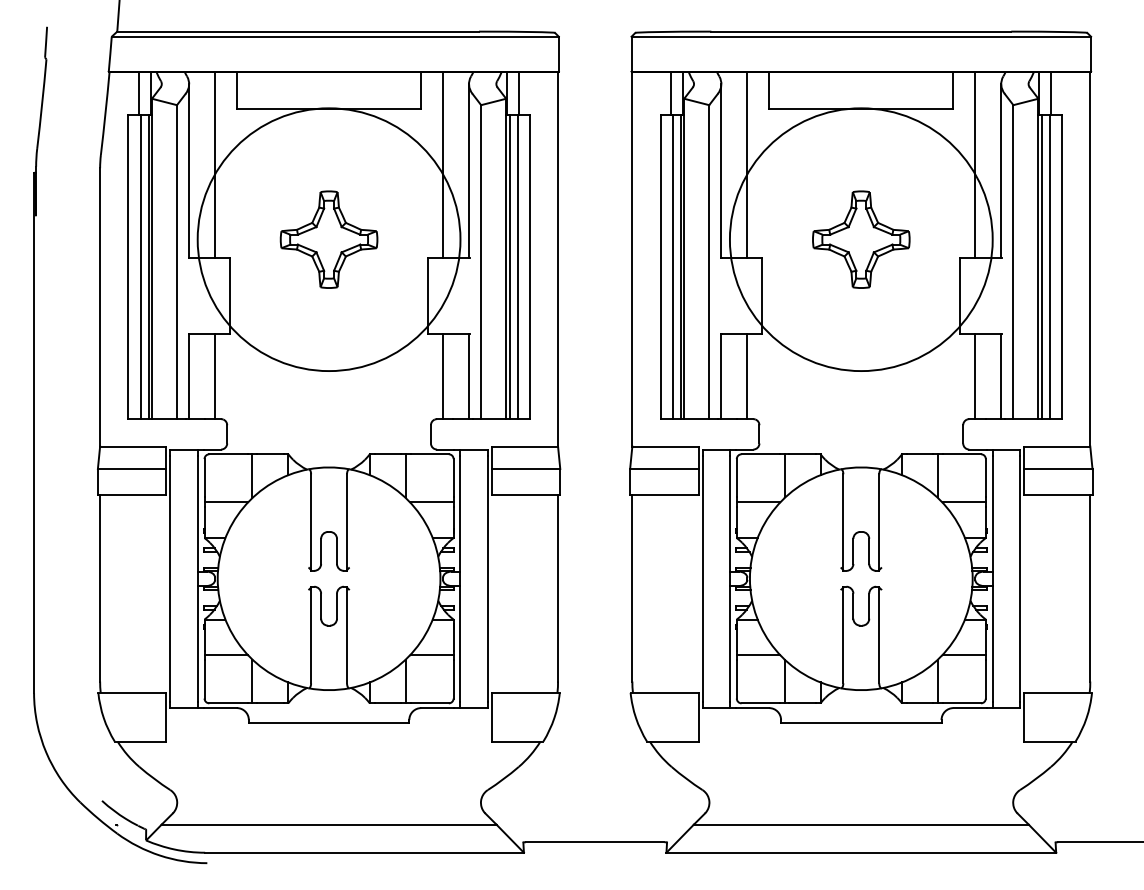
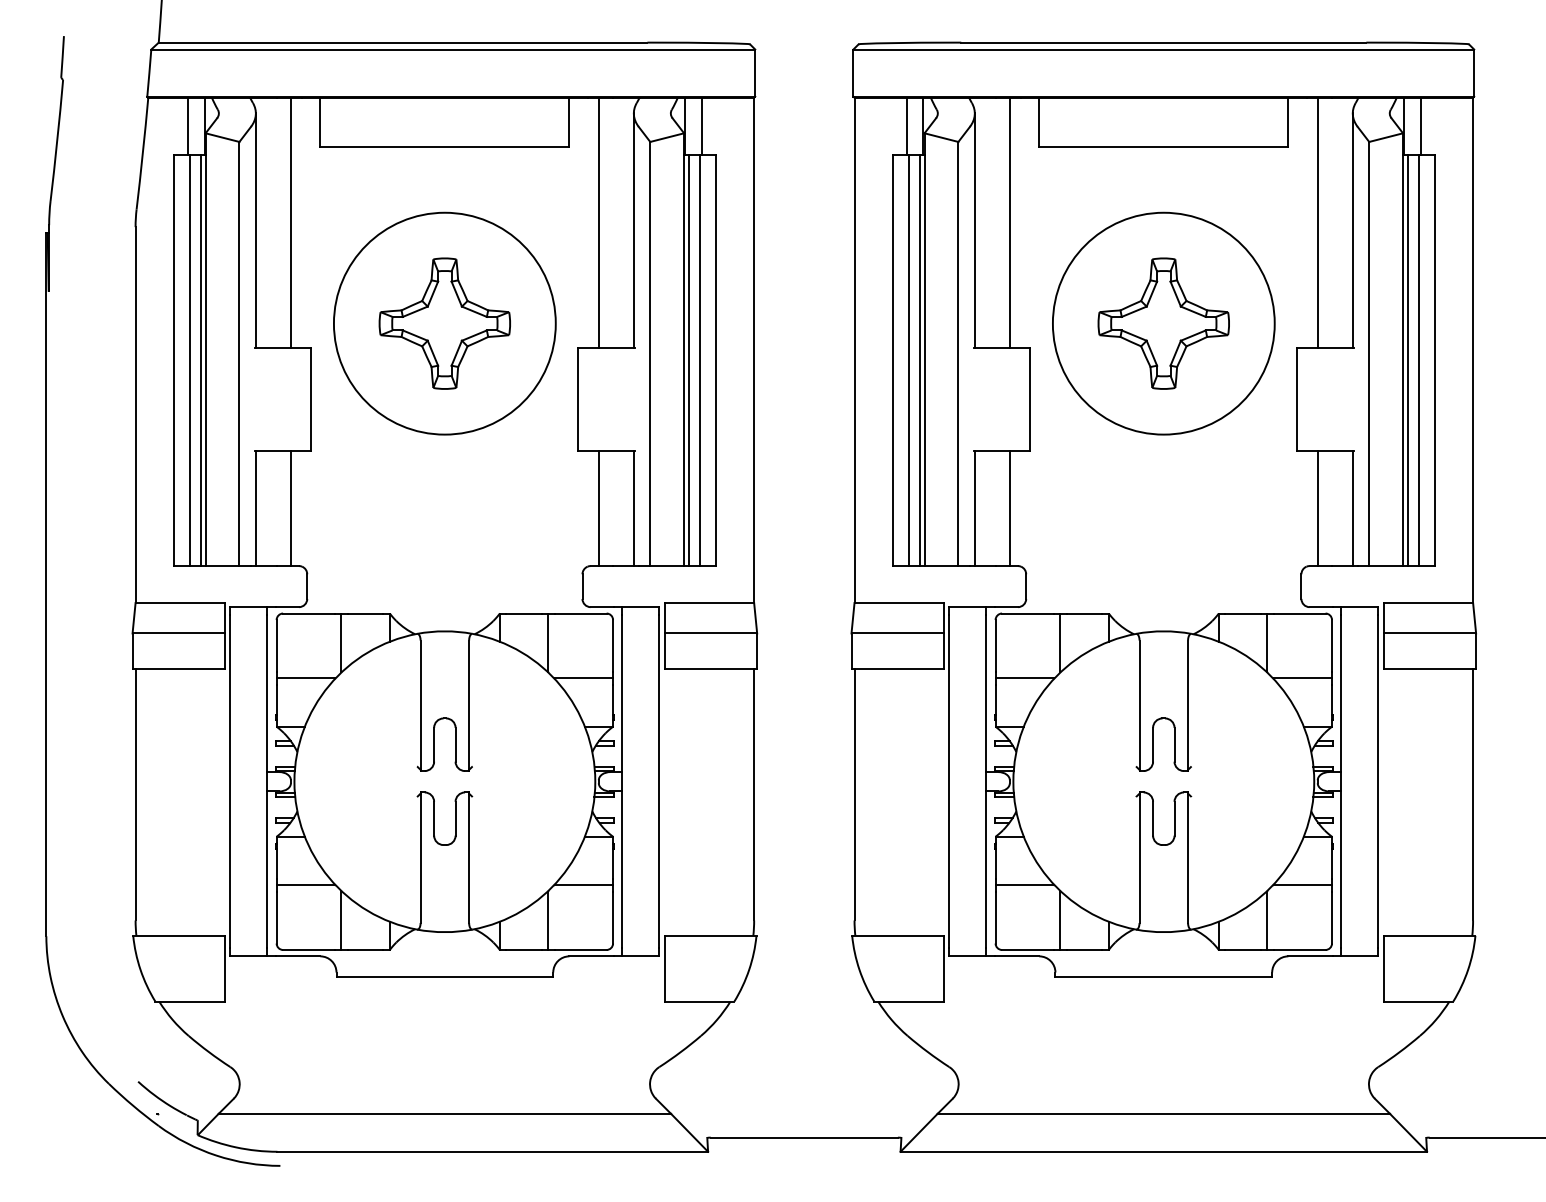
circle: (328, 239) -> (444, 323), size x0.62
circle: (861, 239) -> (1163, 323), size x0.62

